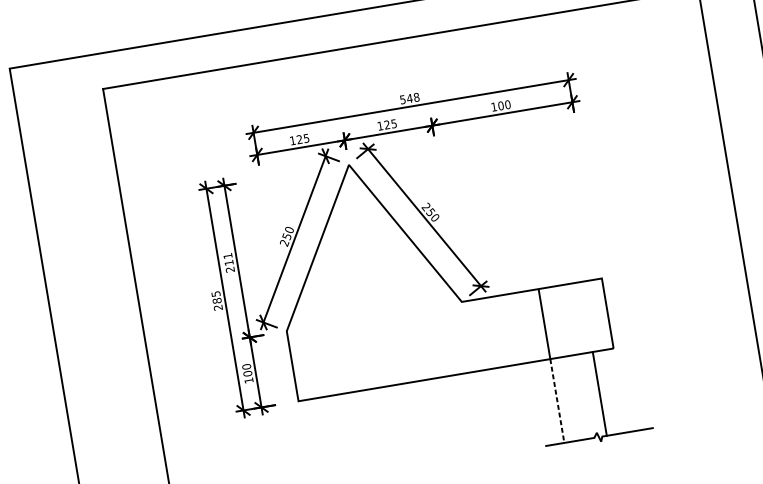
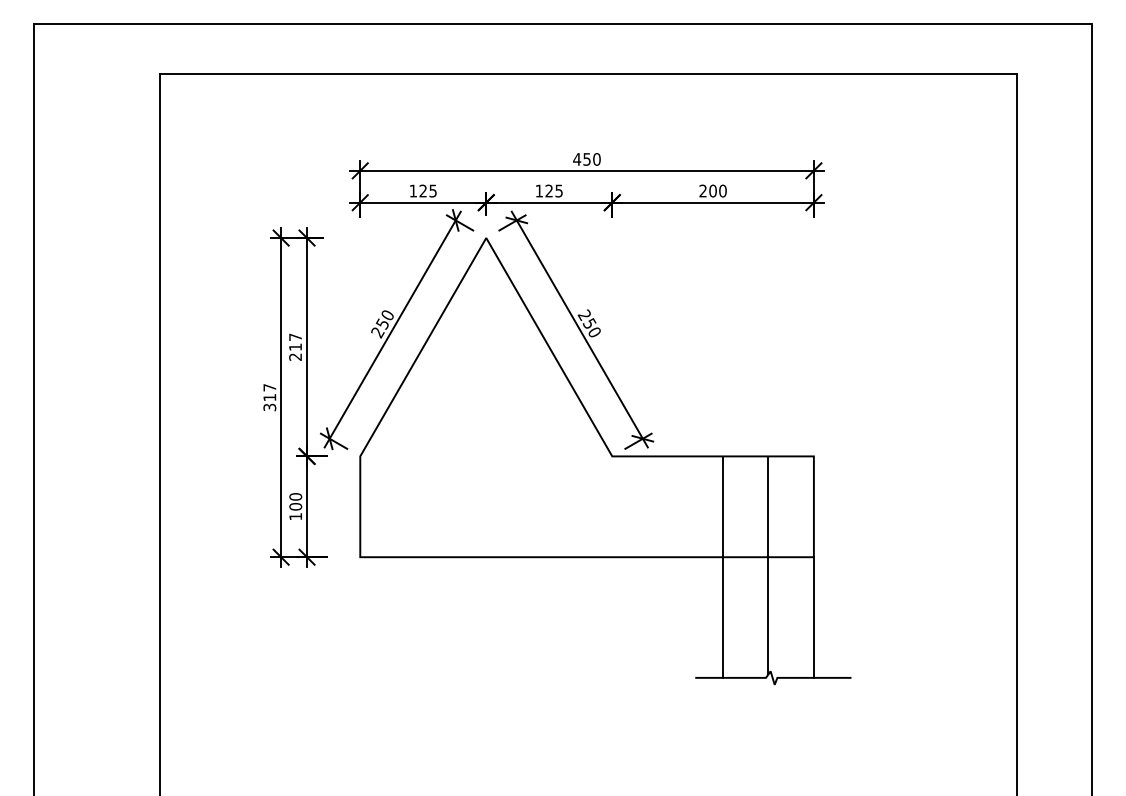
text: (409, 98) -> (586, 159), 548 -> 450
text: (493, 106) -> (702, 190), 100 -> 200
text: (227, 255) -> (295, 336), 211 -> 217
text: (216, 300) -> (269, 397), 285 -> 317
line: (583, 359) -> (768, 565), added
line: (599, 393) -> (813, 617), moved
line: (557, 401) -> (722, 618), dashed -> solid

